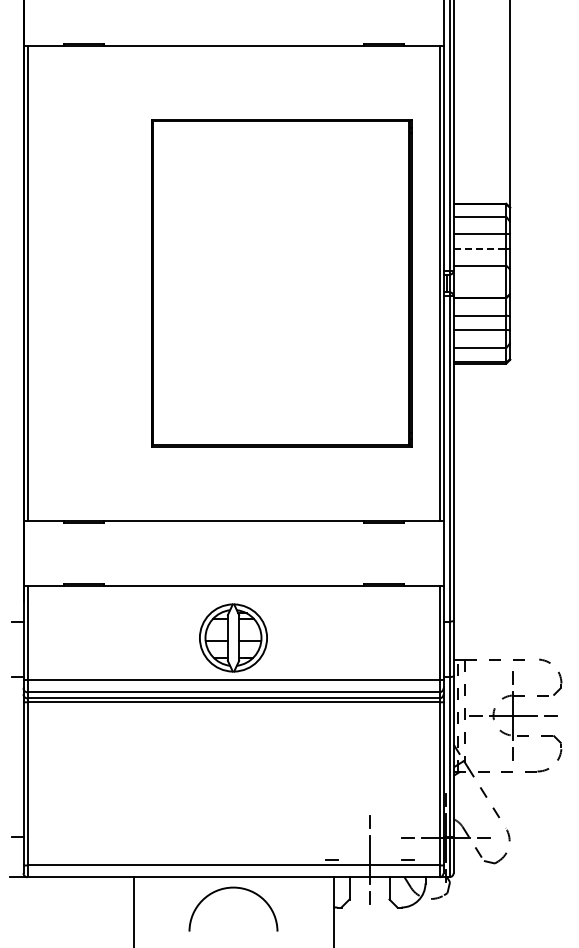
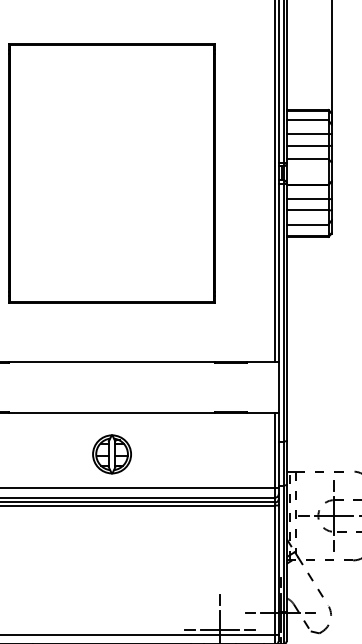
line: (480, 249) -> (308, 146), dashed -> solid
part: (281, 283) -> (112, 173), moved
part: (233, 637) -> (112, 454), size x0.71
line: (369, 859) -> (219, 630), added

